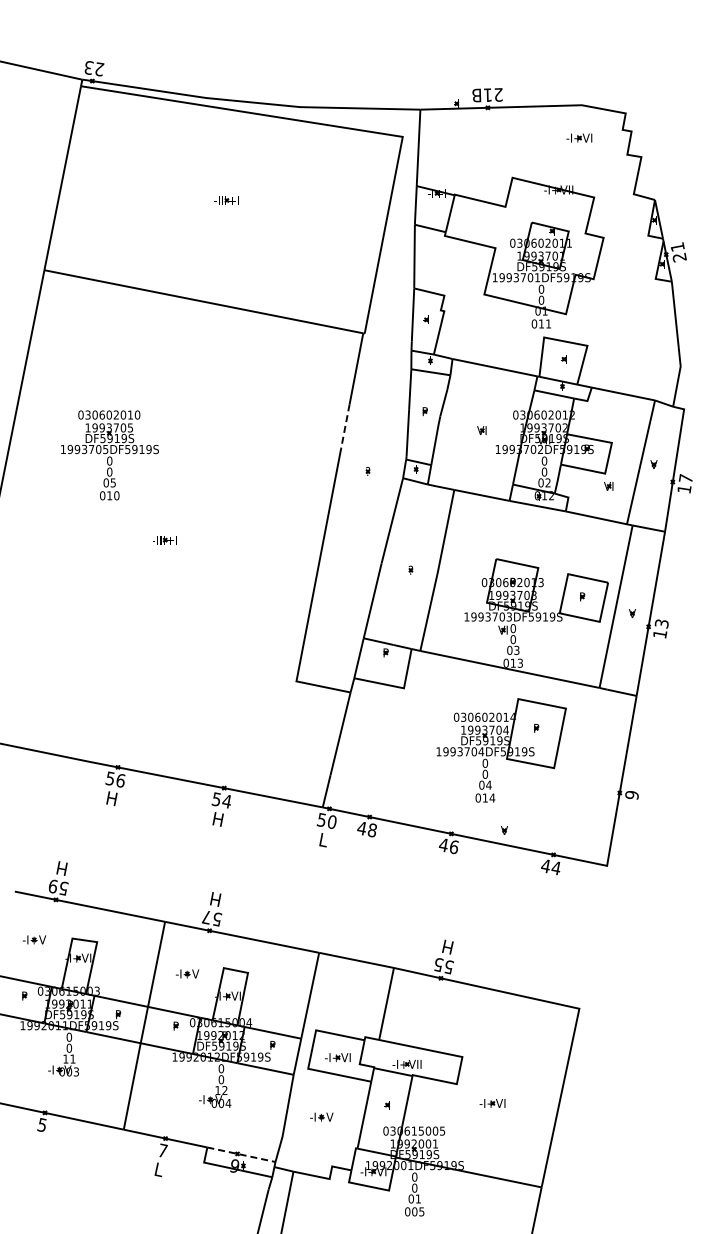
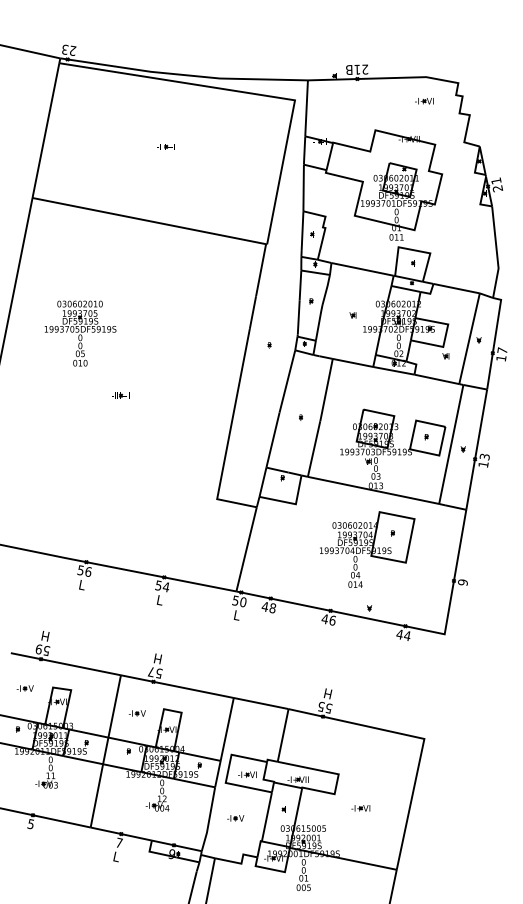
line: (345, 426) -> (253, 312), dashed -> solid
text: (111, 798) -> (81, 584), H -> L
text: (217, 819) -> (159, 600), H -> L
line: (241, 1154) -> (176, 845), dashed -> solid

